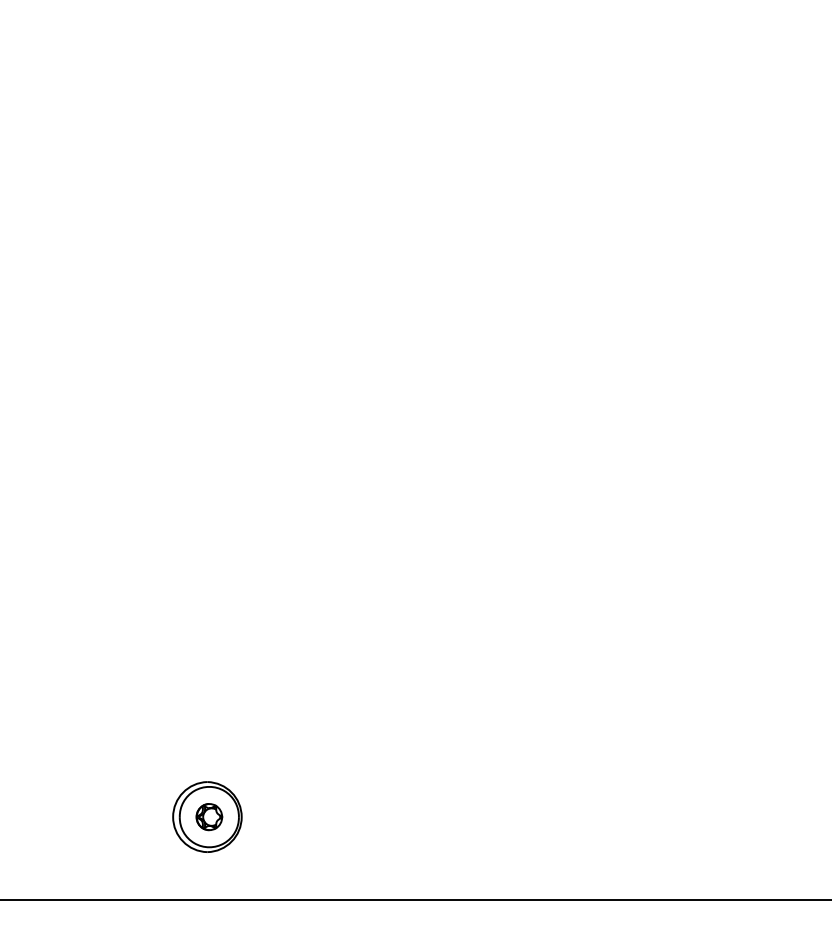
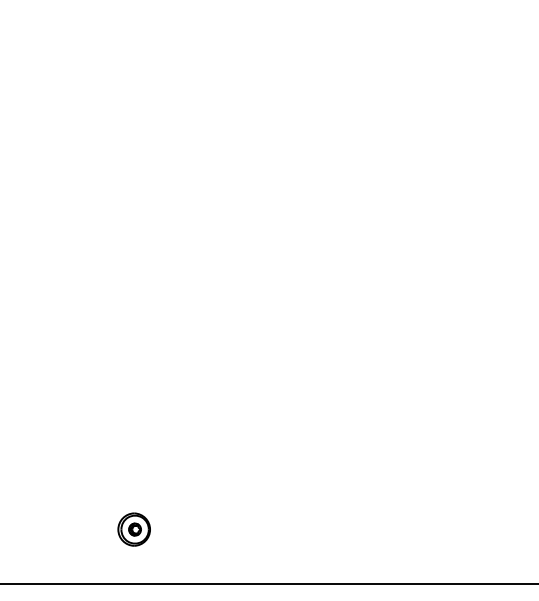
part: (206, 816) -> (133, 529), size x0.71

